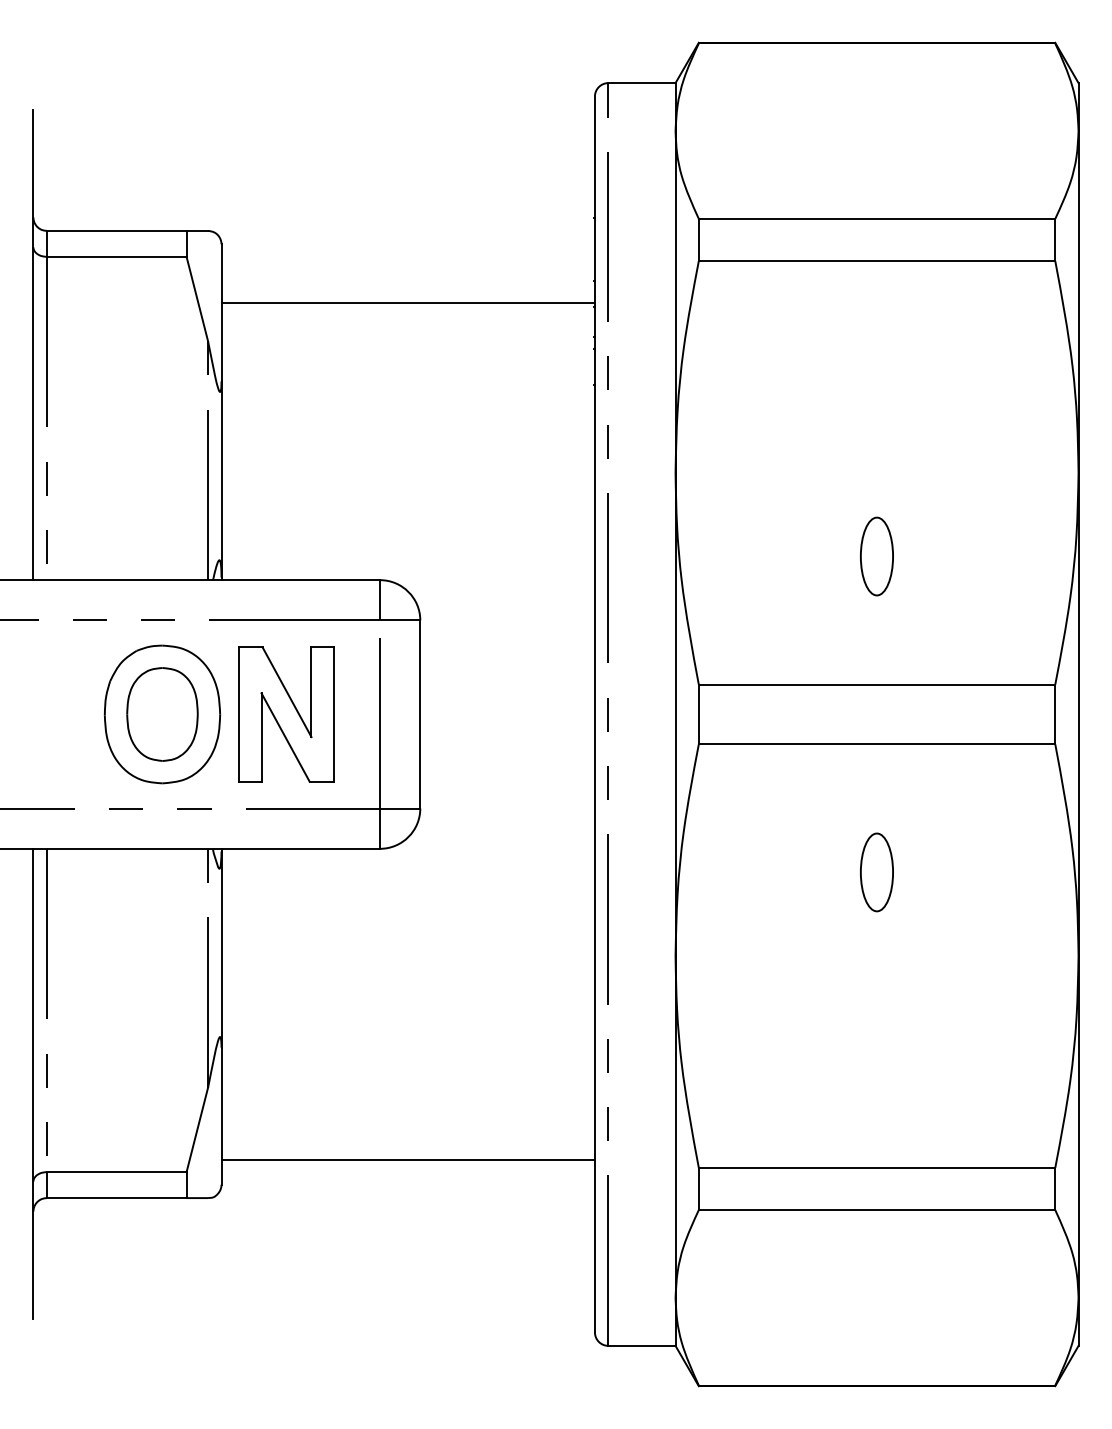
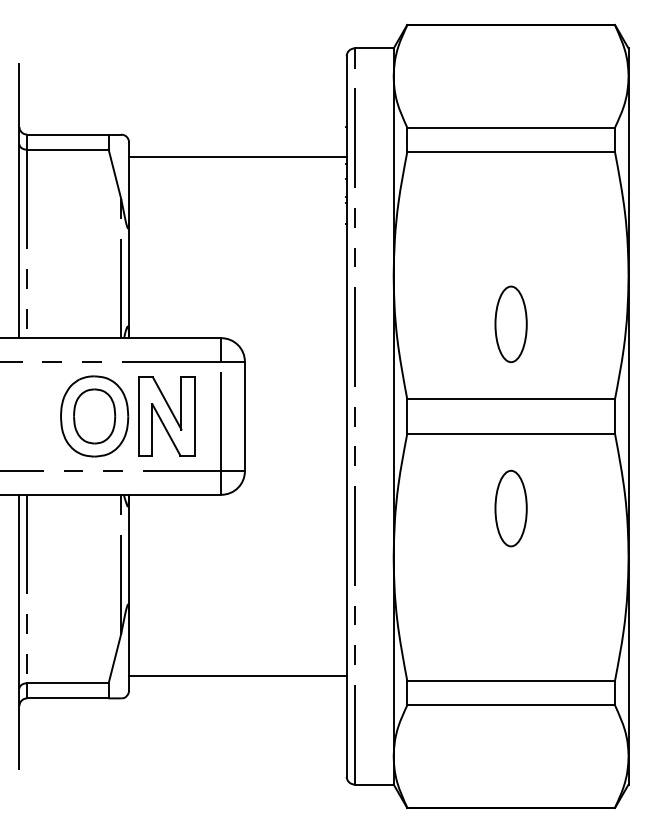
line: (407, 302) -> (237, 156), moved
part: (875, 556) -> (510, 324), size x1.67
part: (875, 872) -> (510, 508), size x1.67

